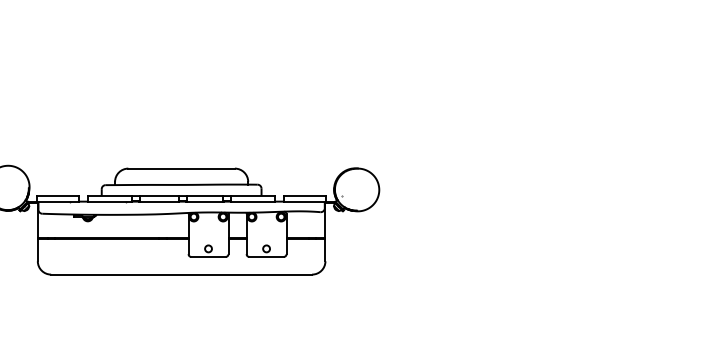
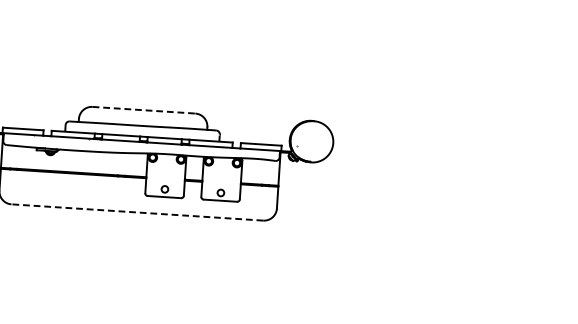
line: (182, 168) -> (144, 110), solid -> dashed
line: (181, 274) -> (137, 212), solid -> dashed

